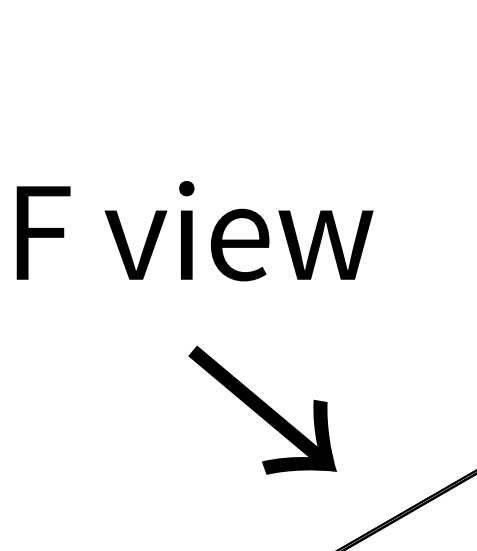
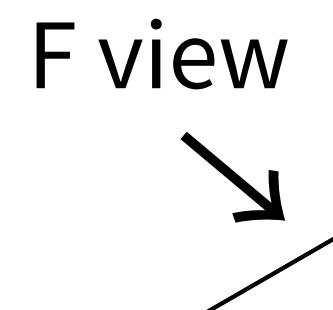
text: (262, 409) -> (232, 176), moved

